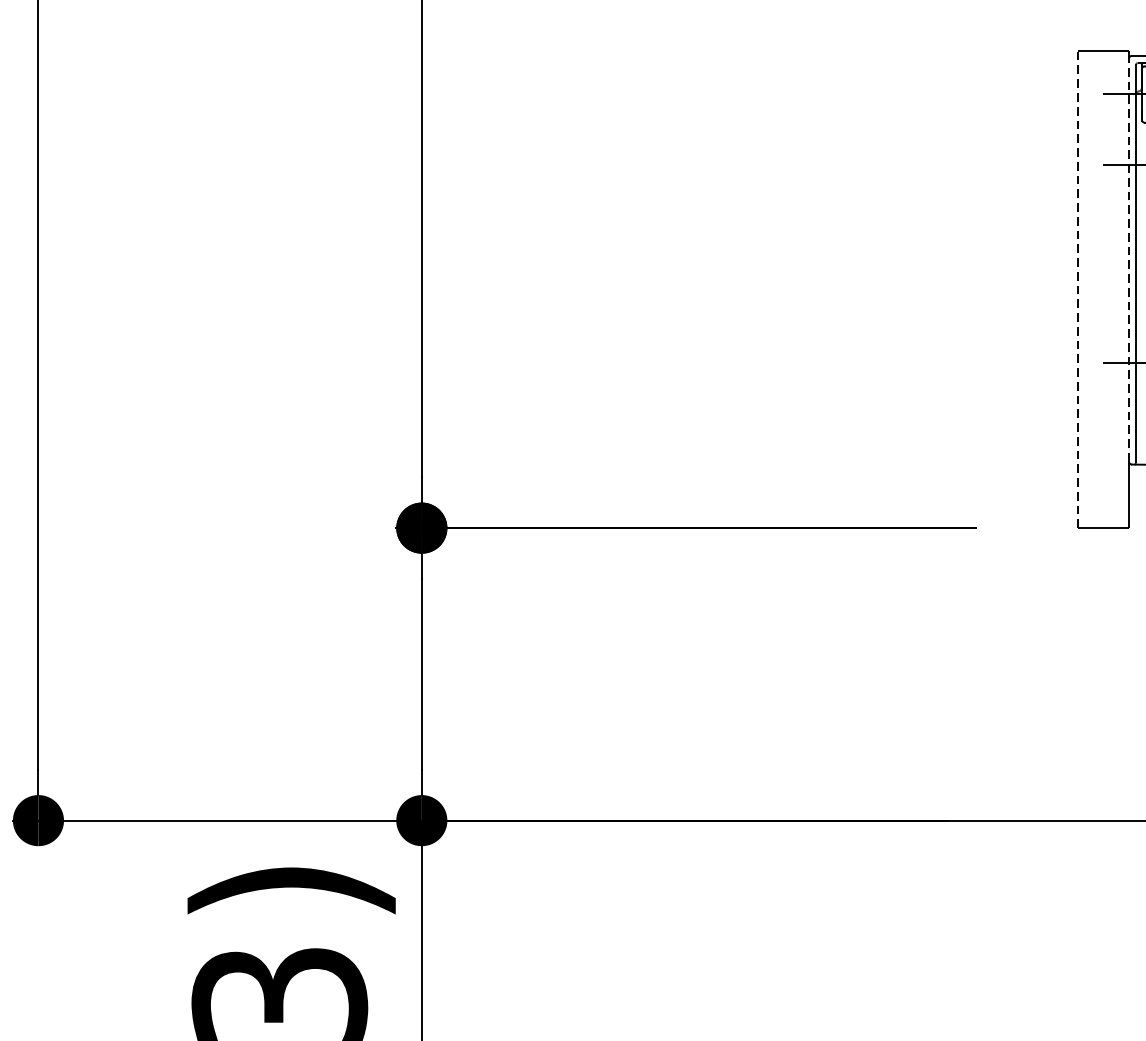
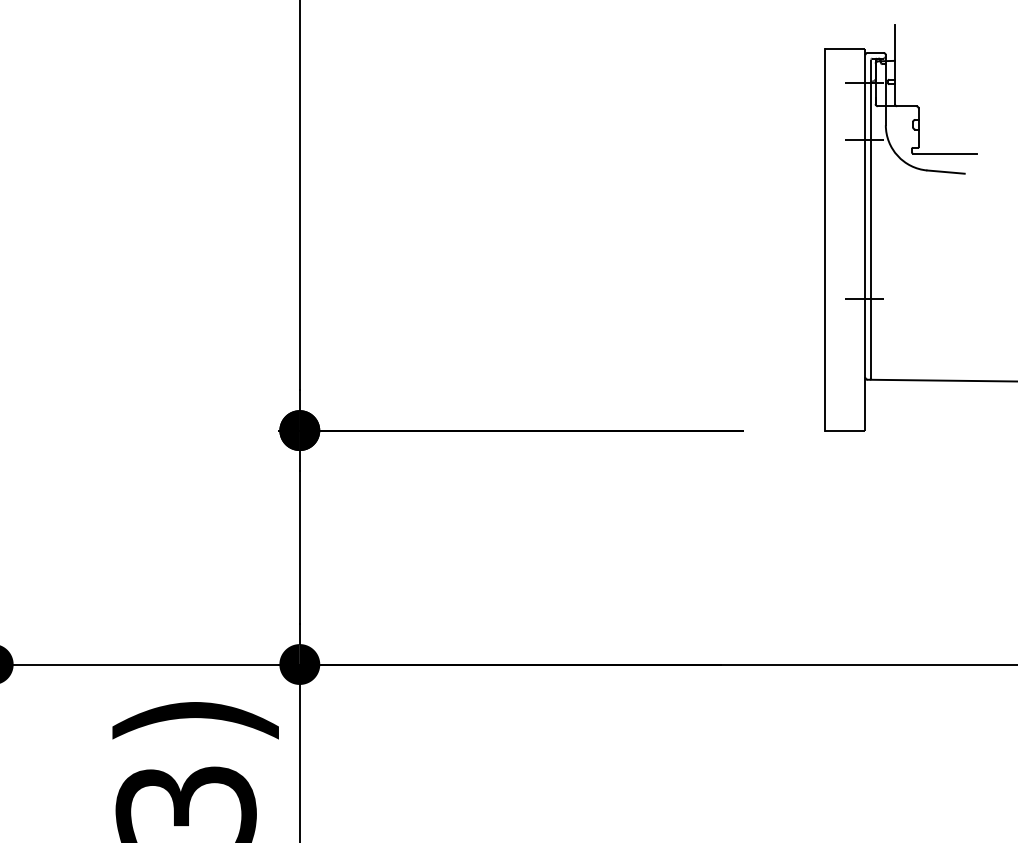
line: (1129, 259) -> (865, 215), dashed -> solid
line: (1077, 289) -> (824, 239), dashed -> solid

